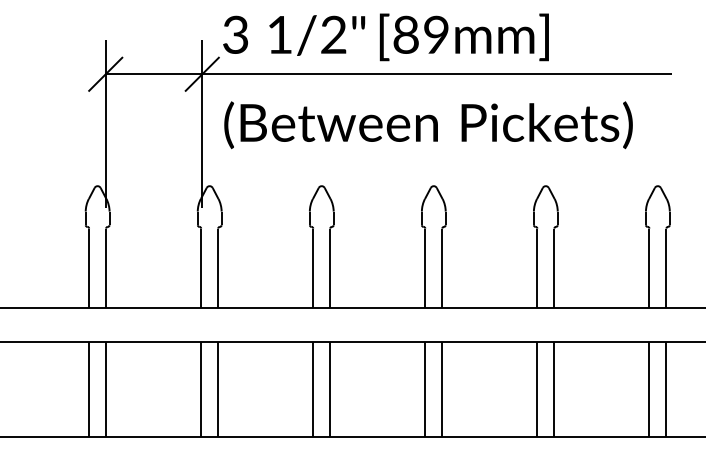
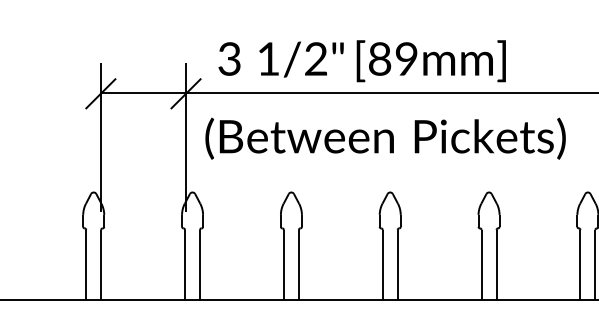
text: (385, 37) -> (361, 61), moved

